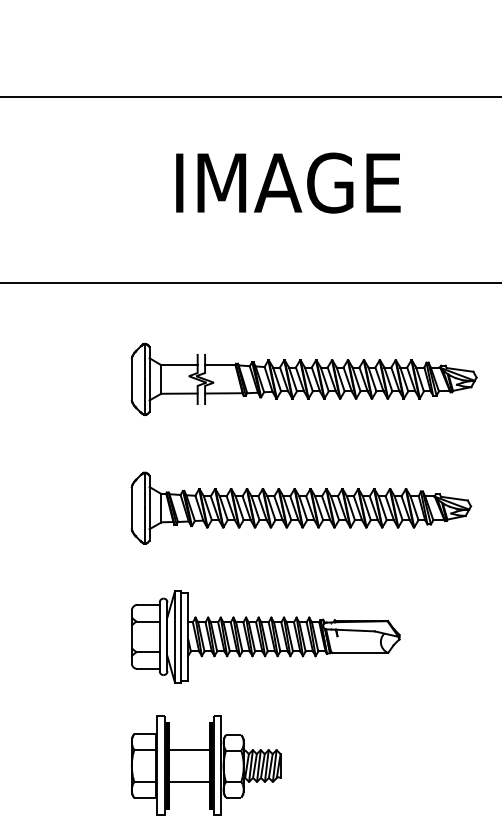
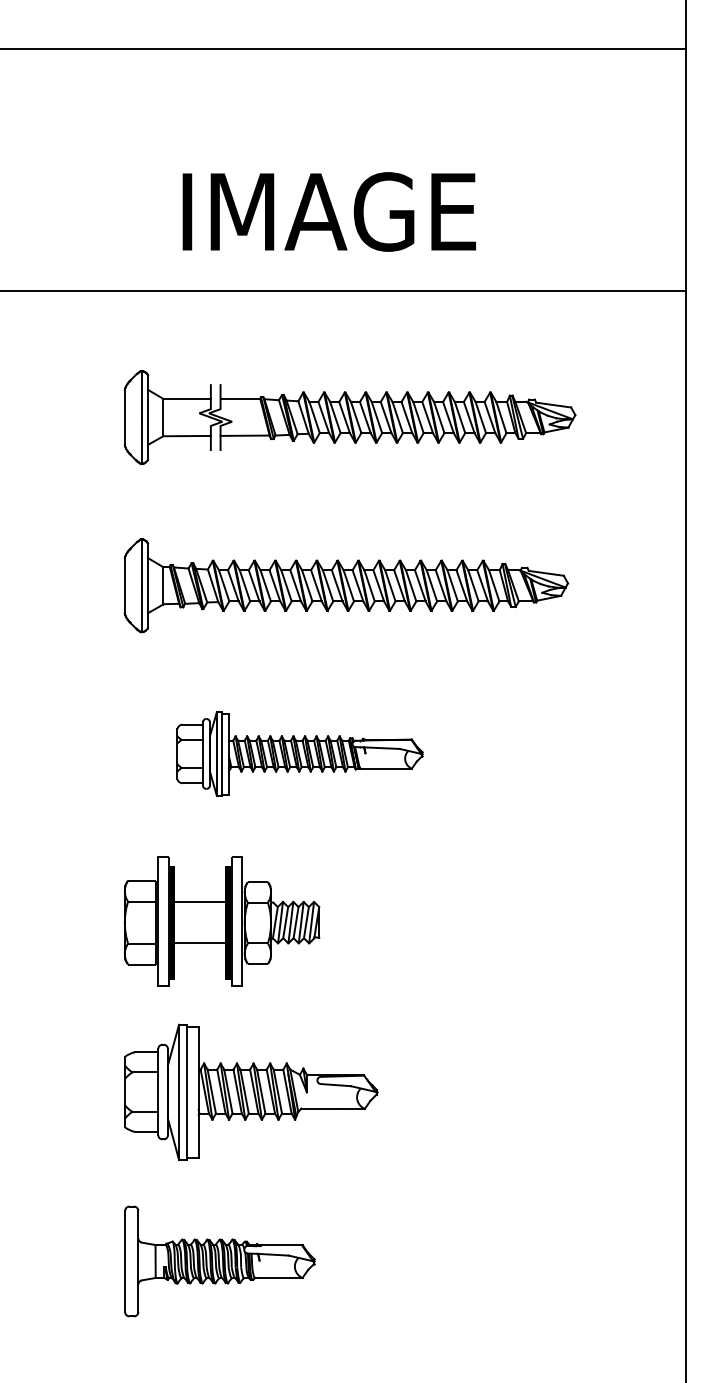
text: (287, 182) -> (328, 211), moved
part: (265, 636) -> (299, 753), size x0.7

